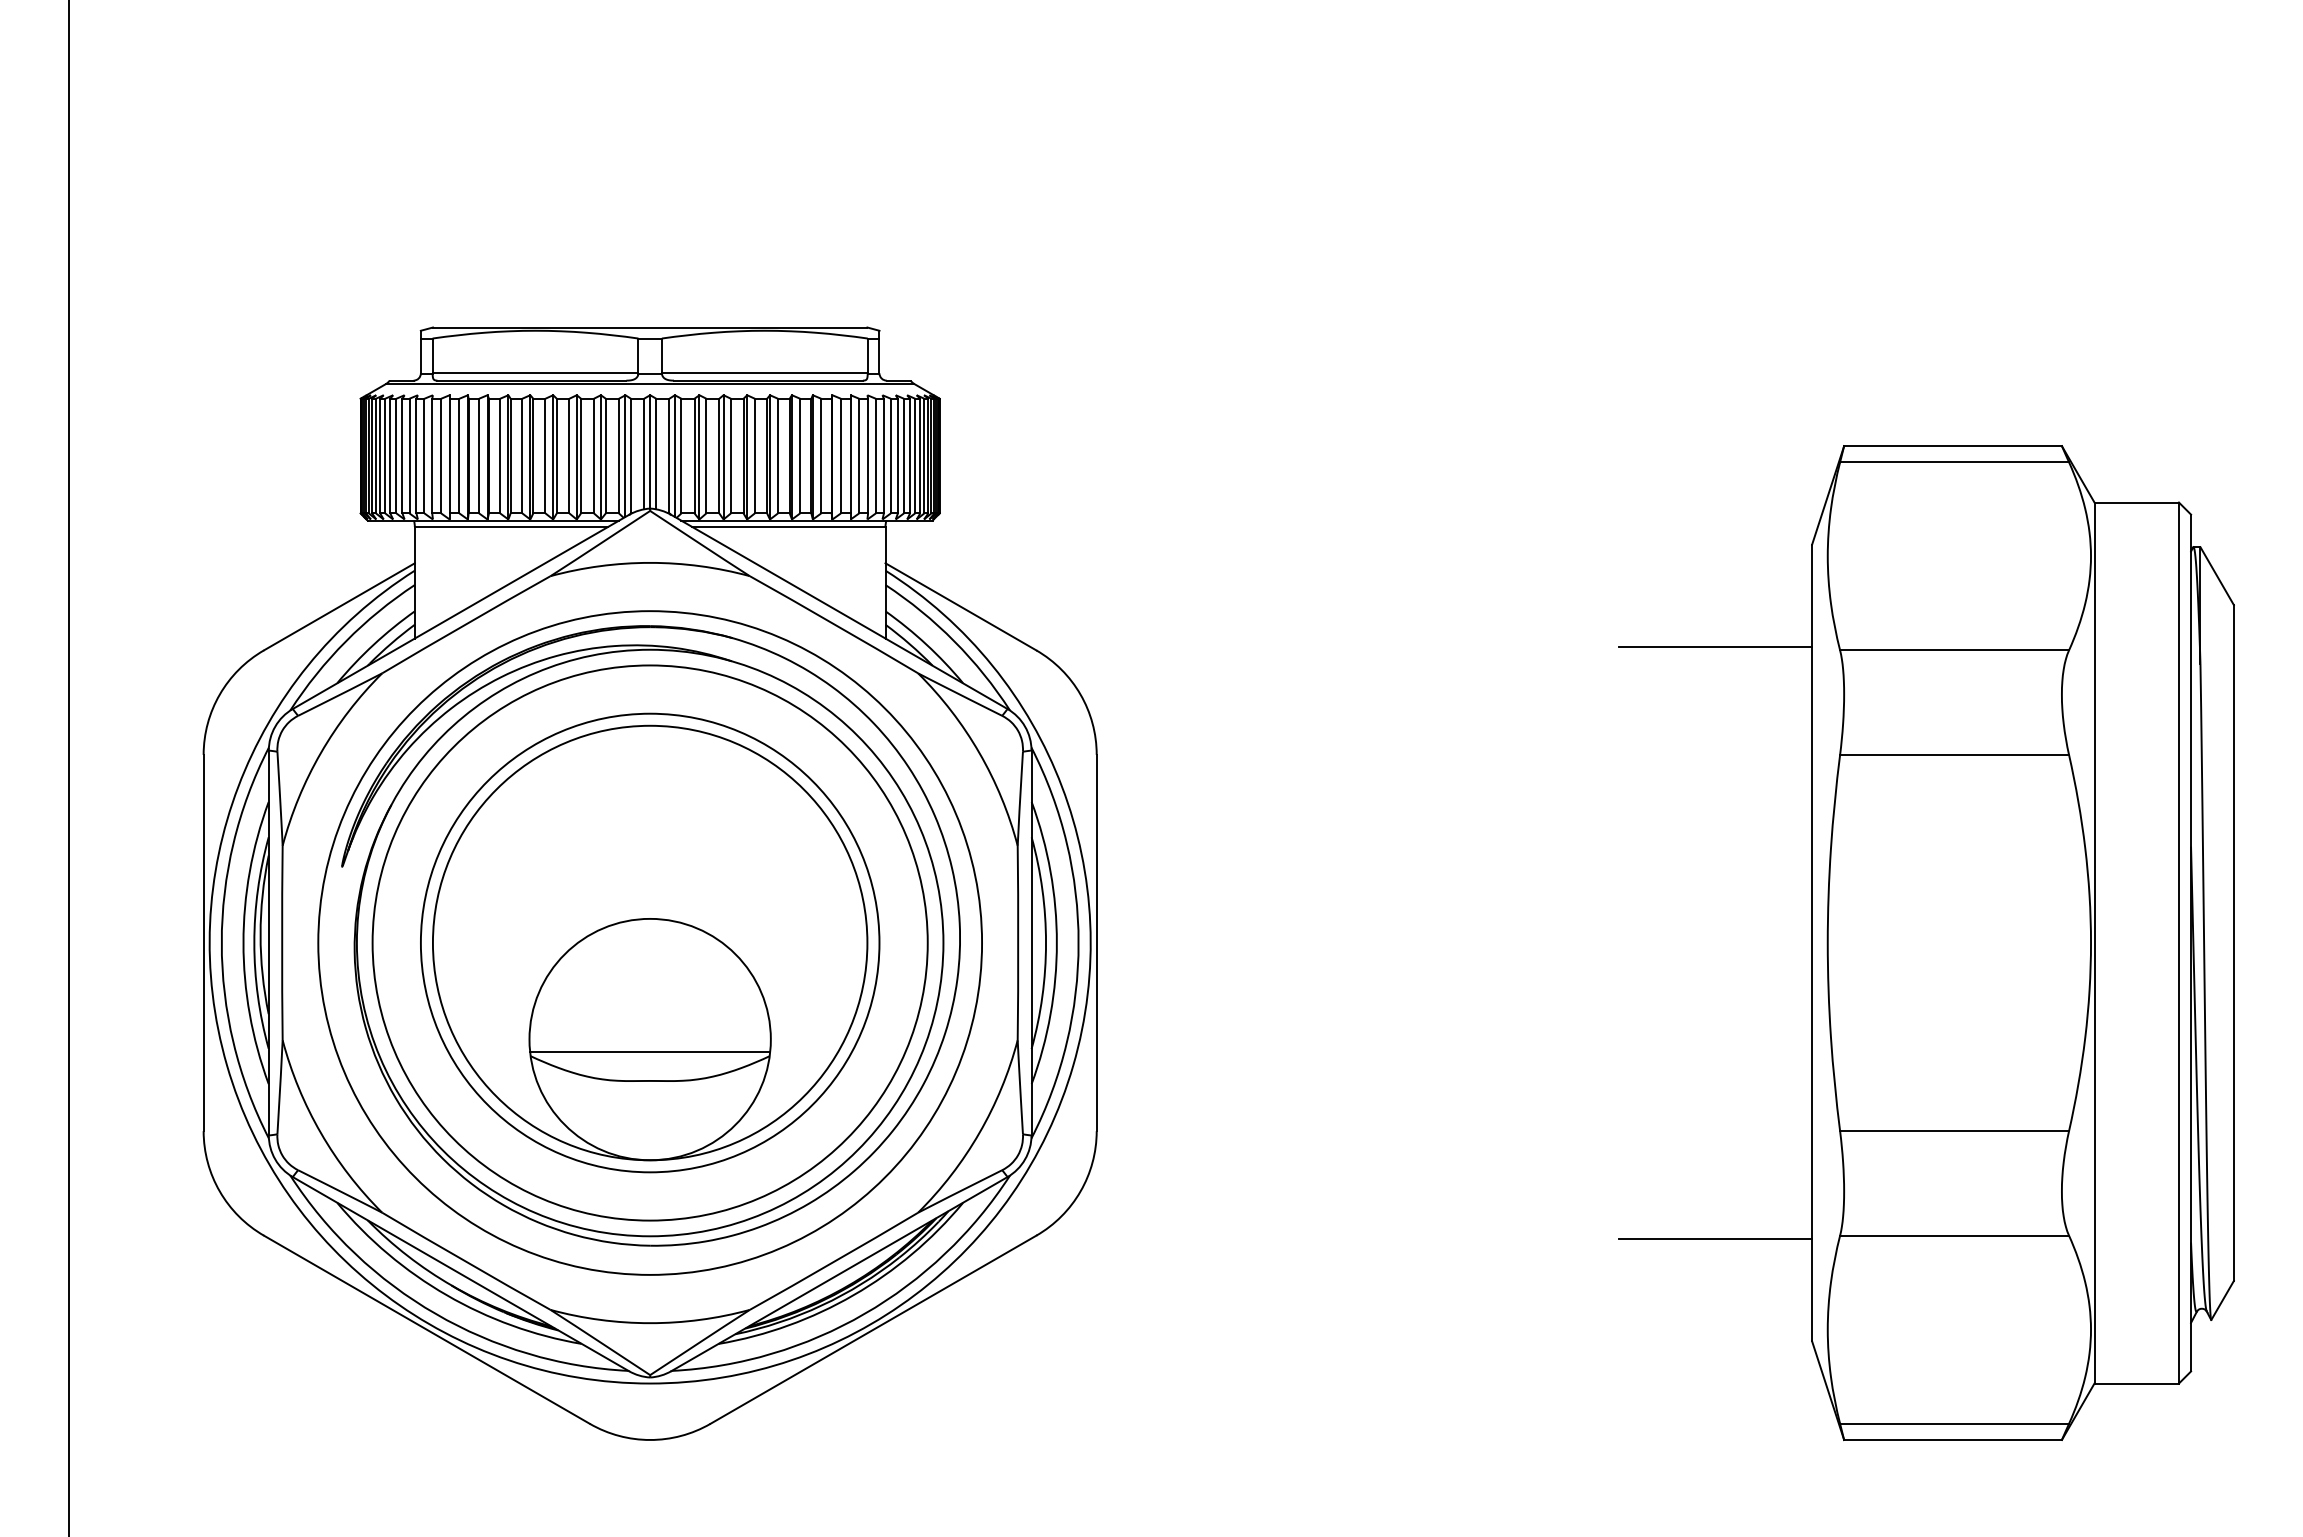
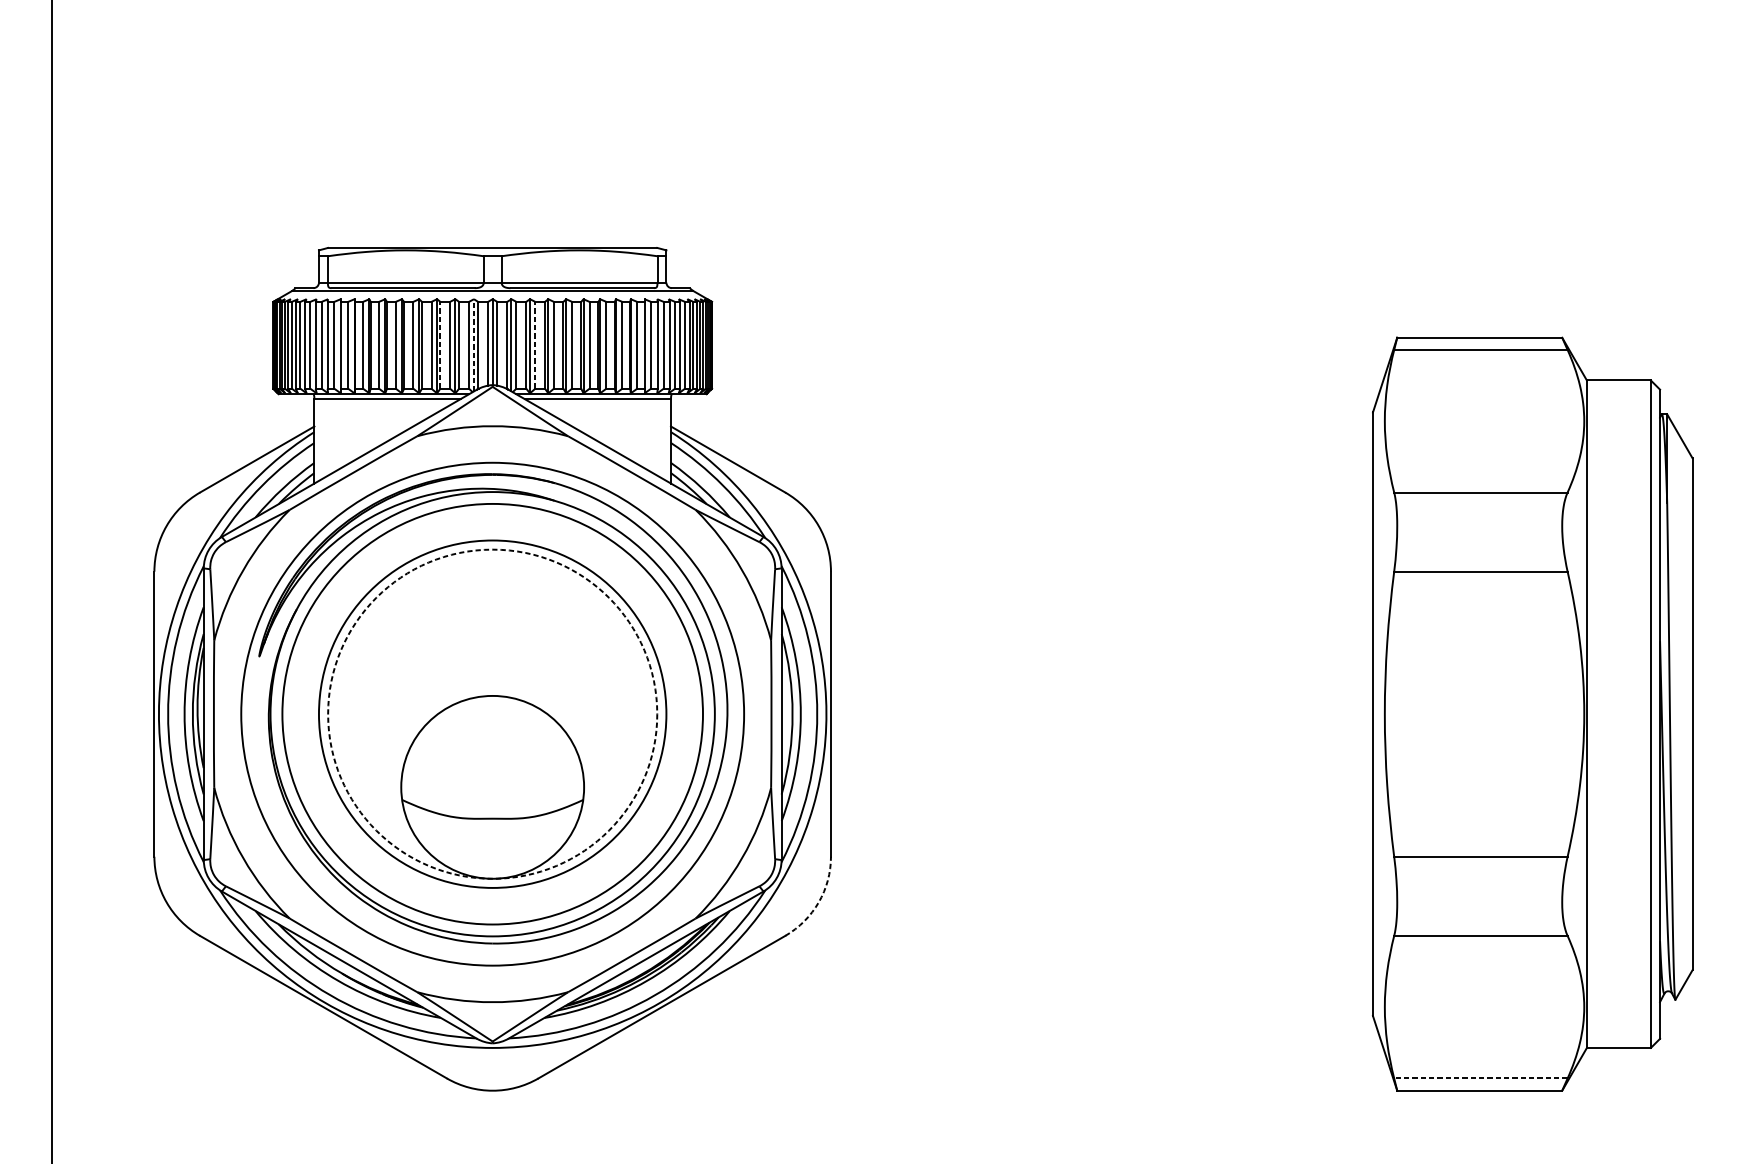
line: (581, 455) -> (440, 344), solid -> dashed
line: (706, 455) -> (535, 344), solid -> dashed
line: (625, 456) -> (474, 345), solid -> dashed
line: (1715, 647) -> (1299, 490), removed
circle: (649, 942) -> (492, 713), solid -> dashed
line: (650, 1051) -> (492, 796), removed
arc: (1080, 1191) -> (818, 902), solid -> dashed
line: (1715, 1238) -> (1299, 938), removed
line: (1954, 1423) -> (1480, 1078), solid -> dashed

